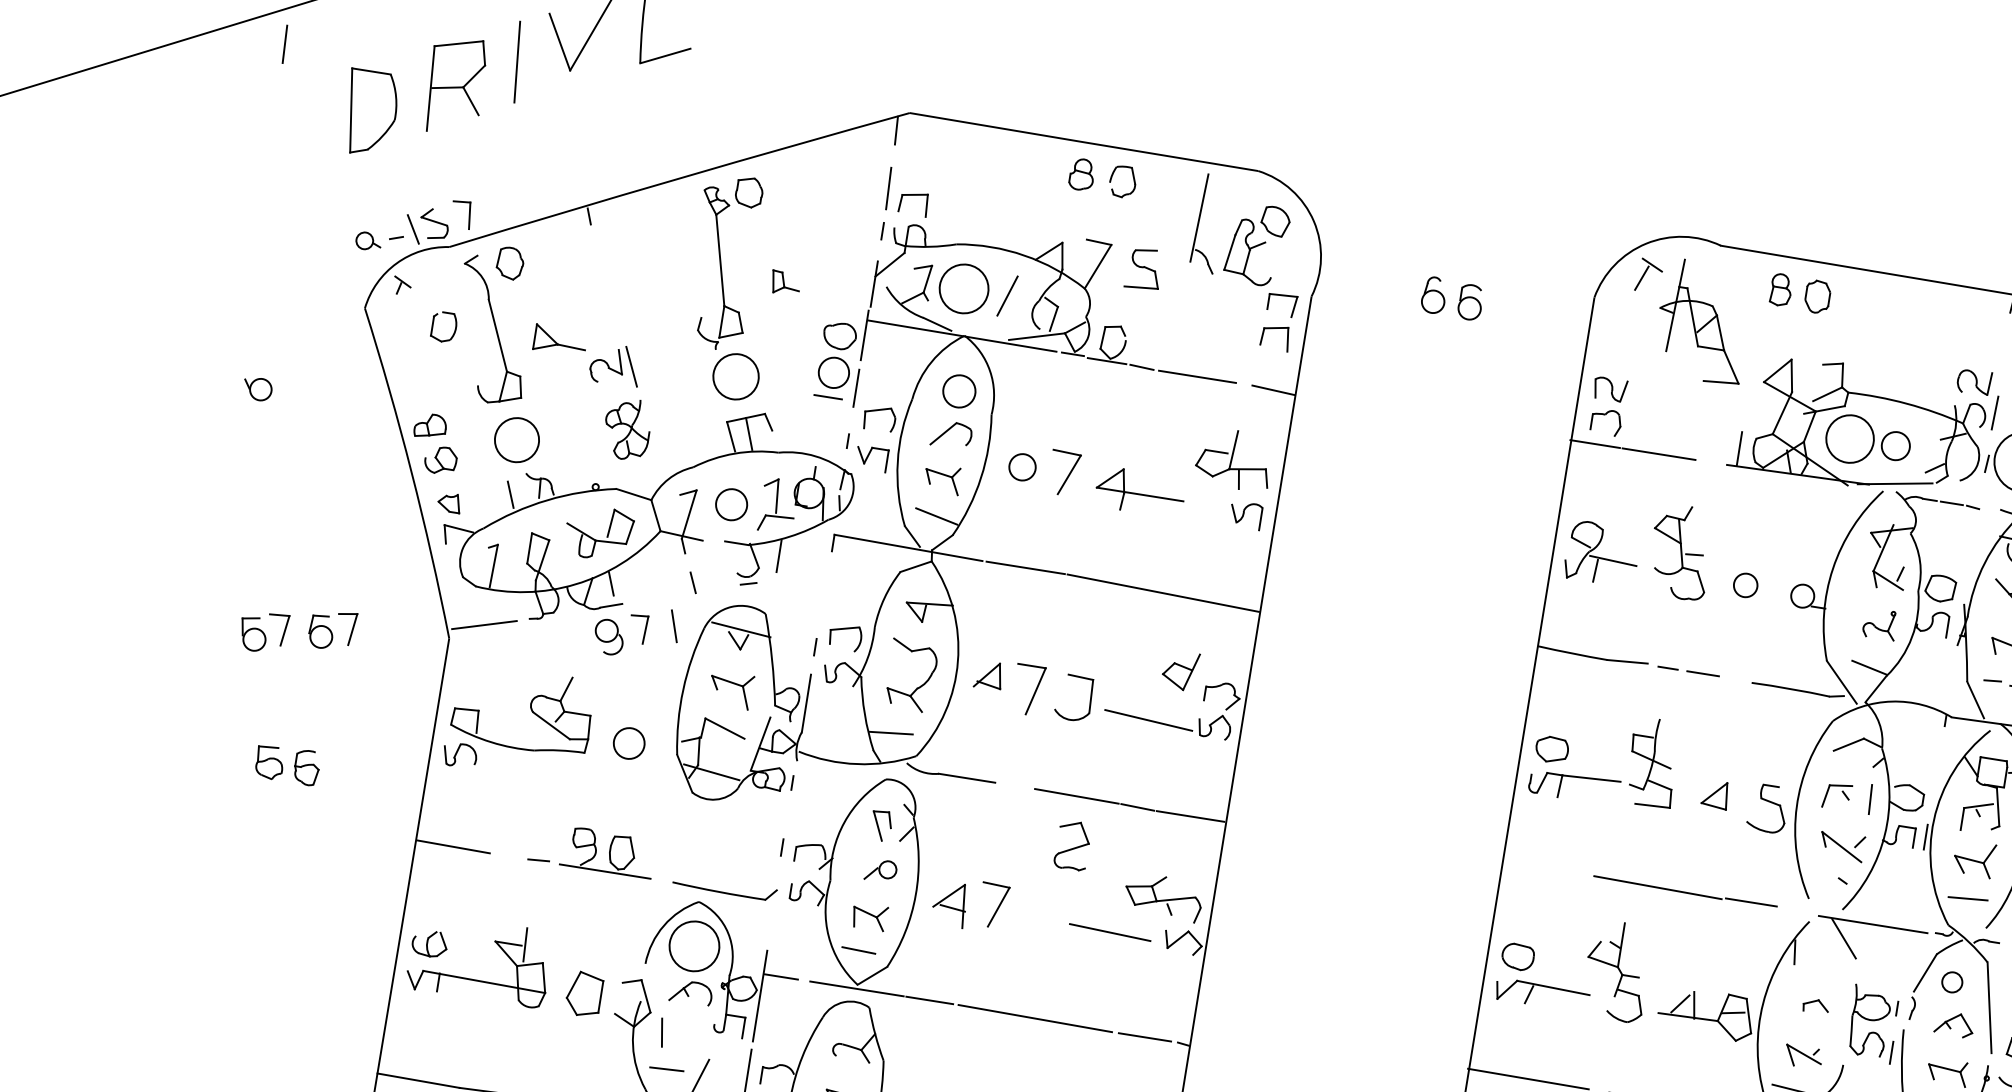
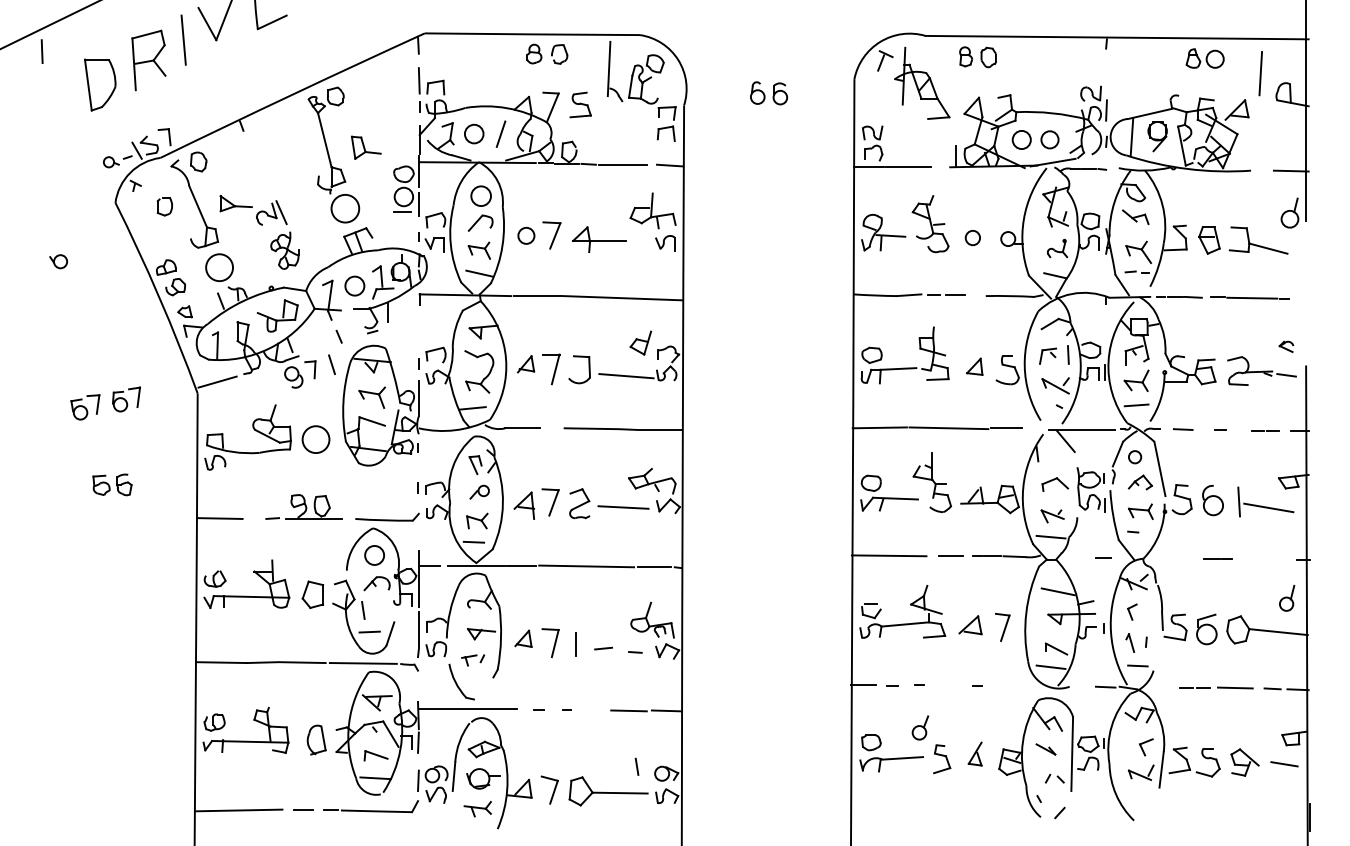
part: (786, 283) -> (366, 147), size x1.67
circle: (963, 287) -> (473, 133), size x0.62
circle: (1849, 438) -> (1021, 139), size x0.62
circle: (628, 743) -> (315, 439), size x1.43
part: (1072, 845) -> (579, 503), moved
line: (1545, 868) -> (879, 427), added
circle: (694, 944) -> (374, 554), size x0.62
part: (1816, 1006) -> (1055, 484), size x1.67

